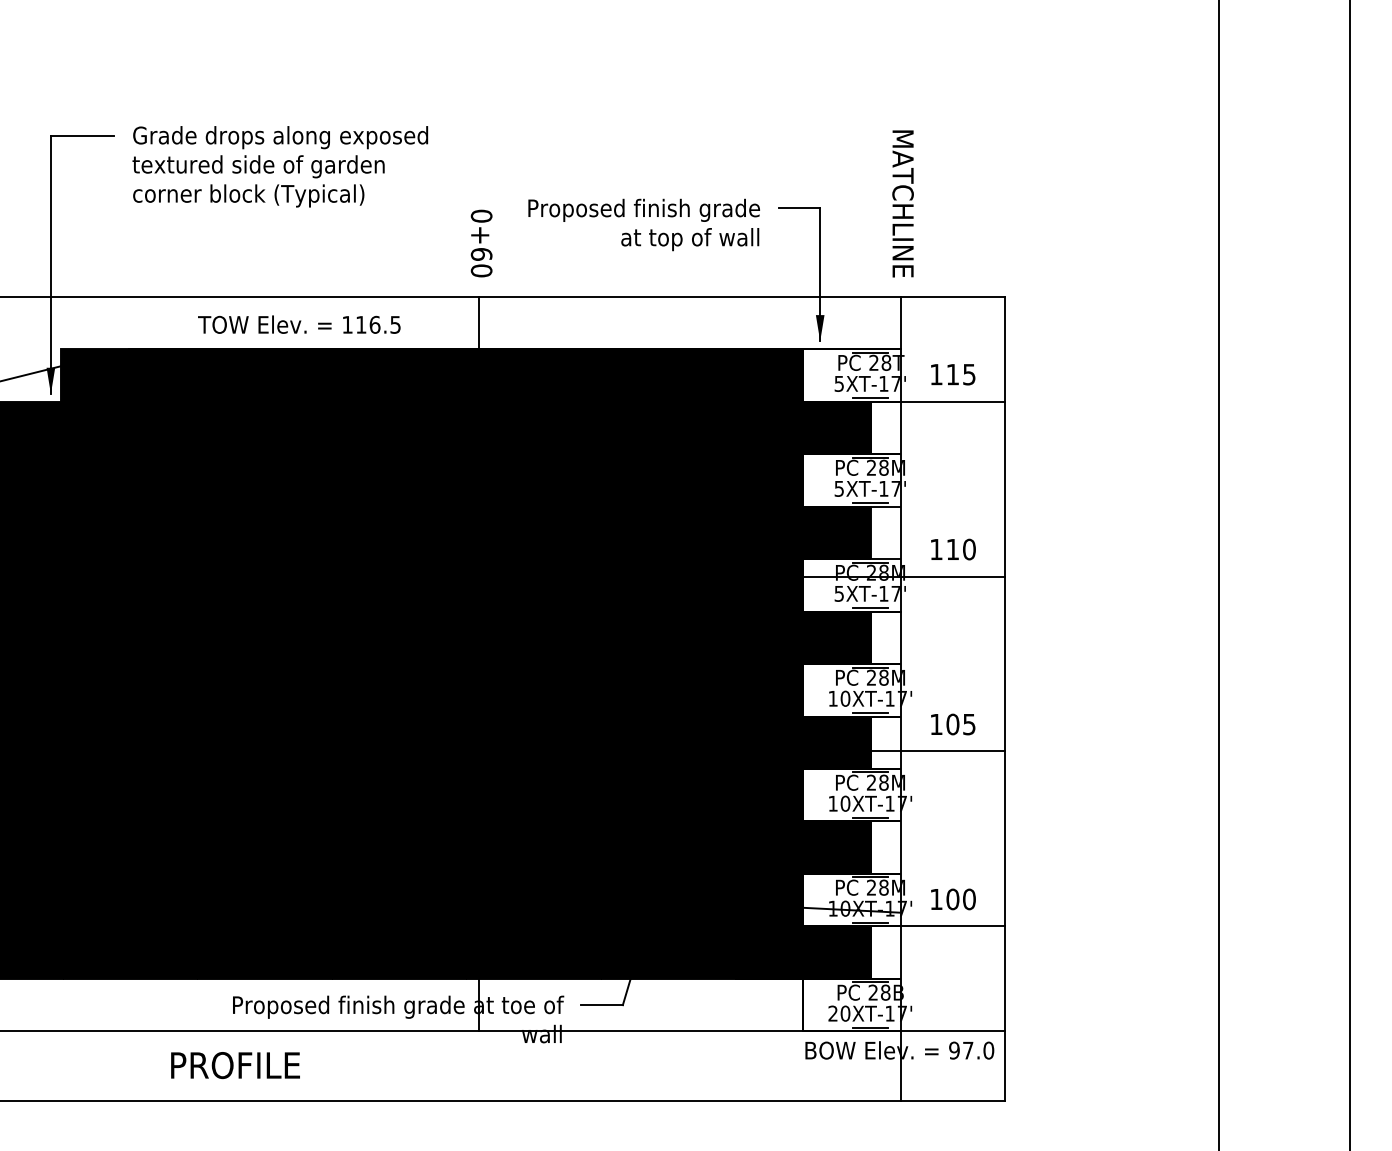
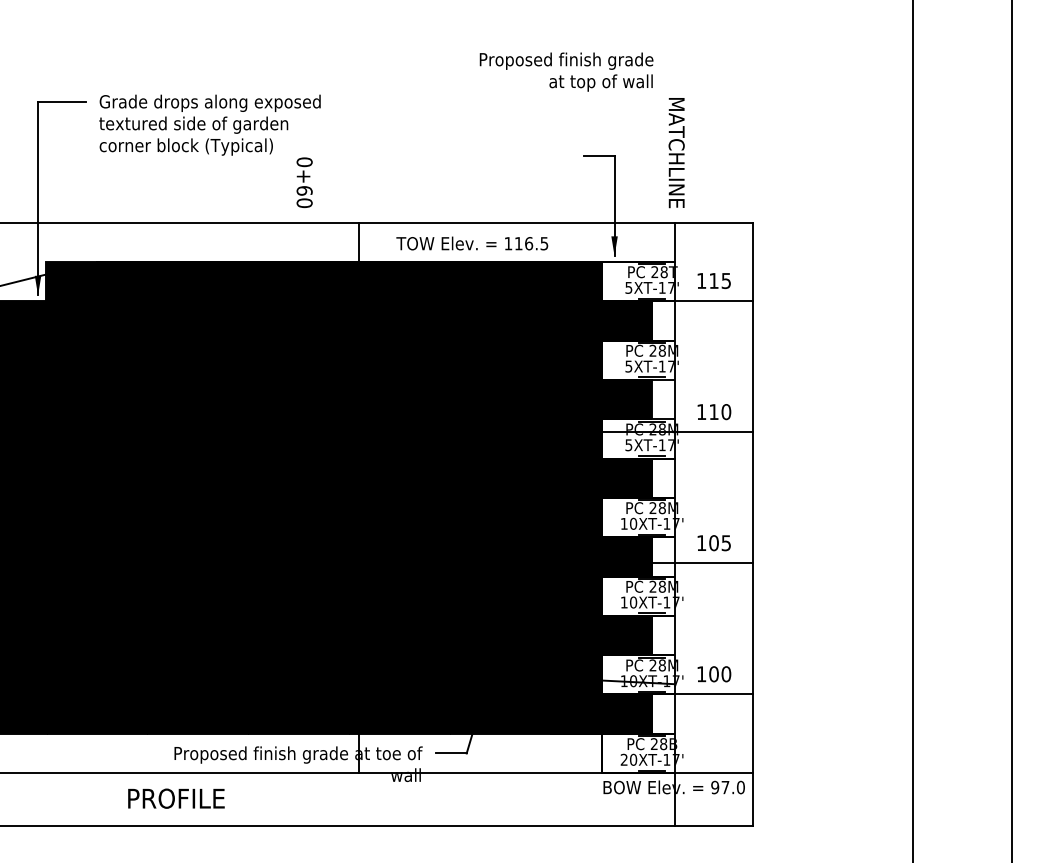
text: (643, 224) -> (566, 71), moved
text: (481, 243) -> (304, 182), moved
text: (299, 324) -> (472, 243), moved

